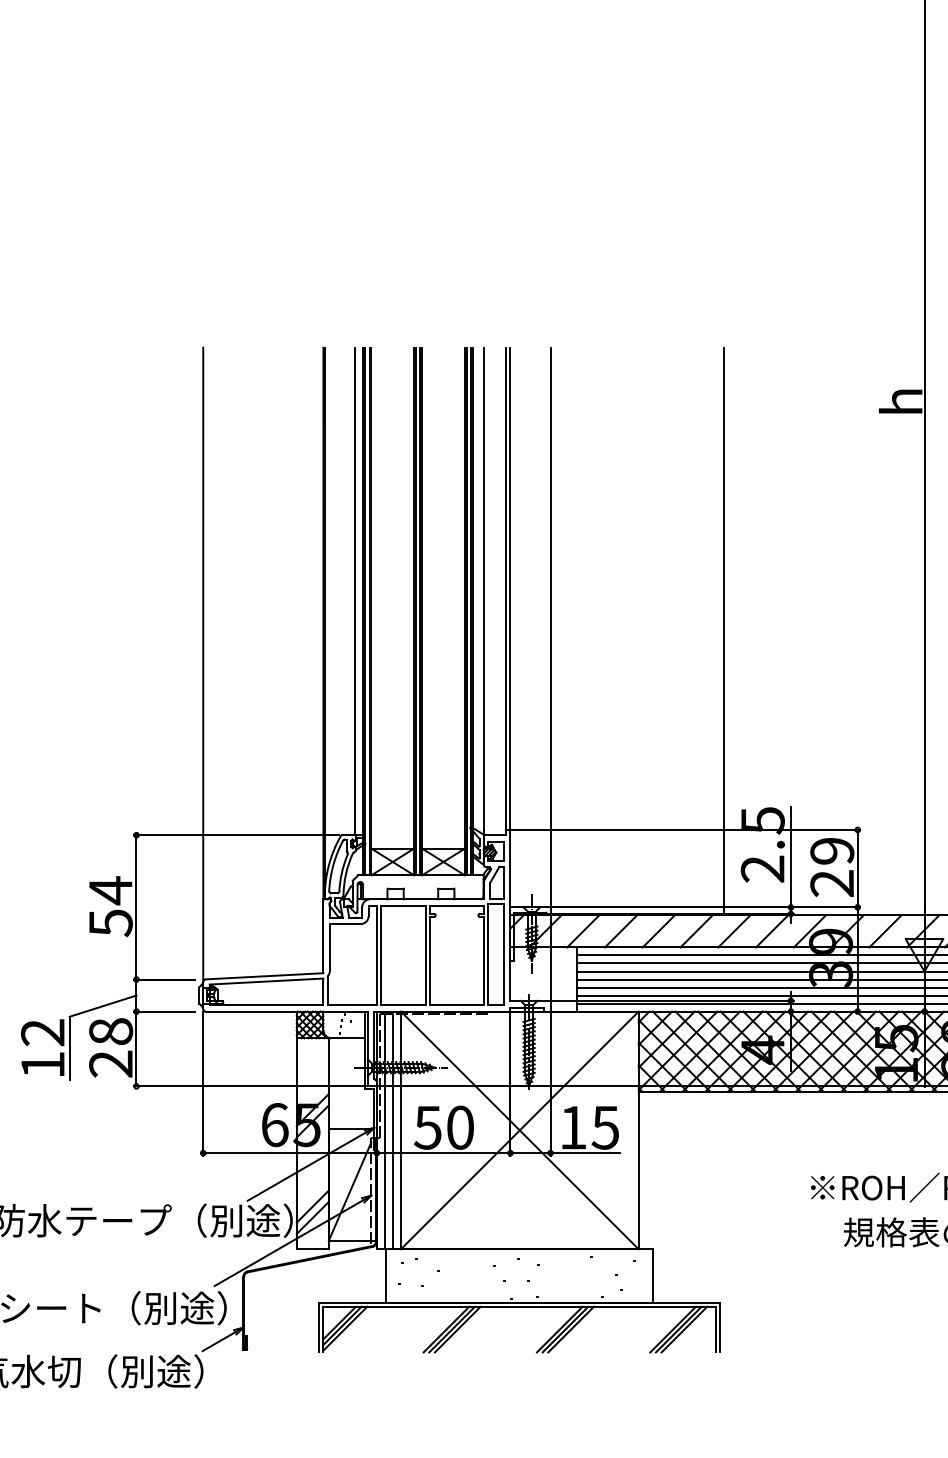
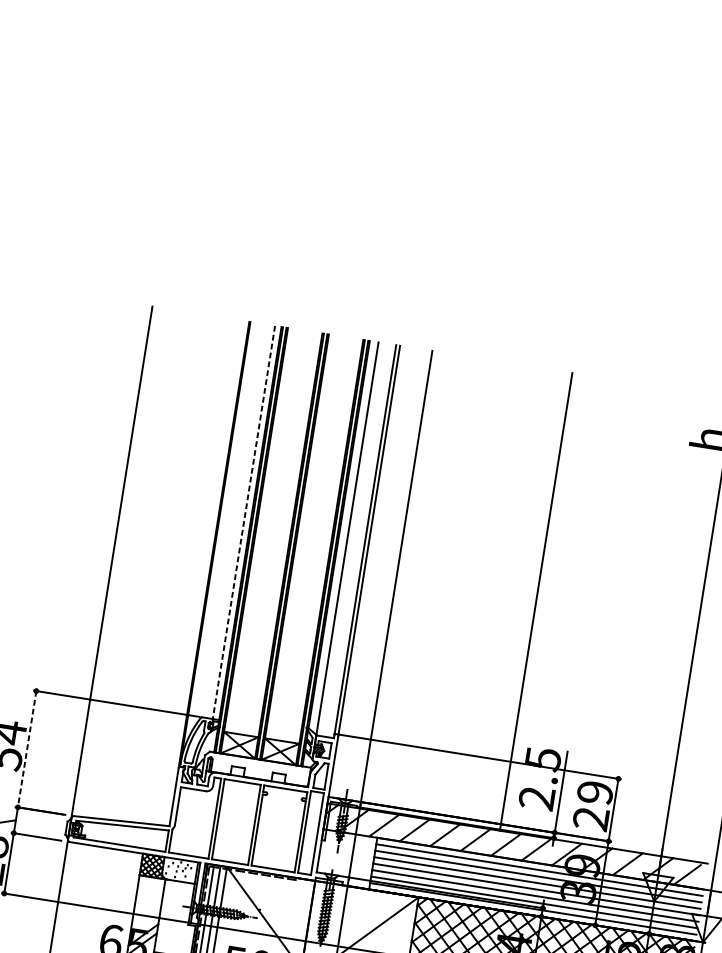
line: (355, 591) -> (244, 522), solid -> dashed
line: (136, 907) -> (27, 749), solid -> dashed

